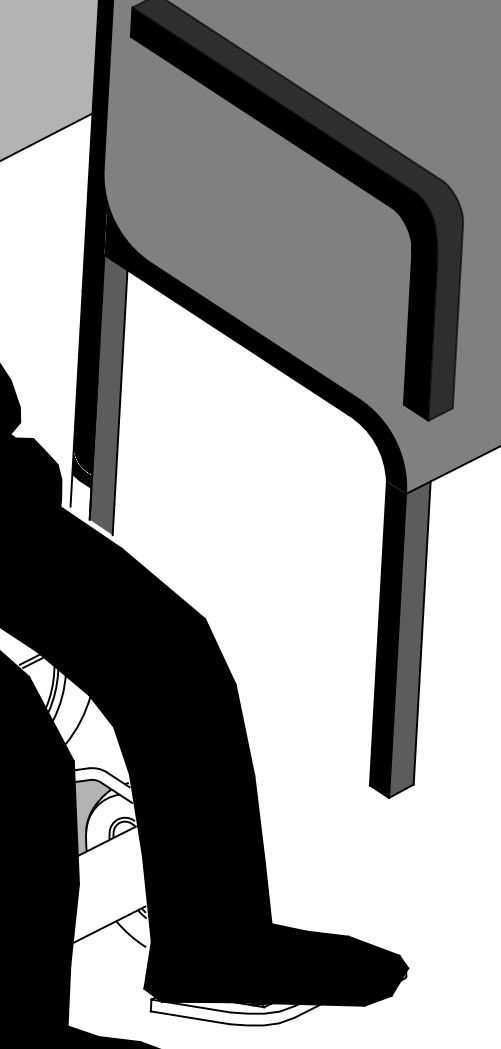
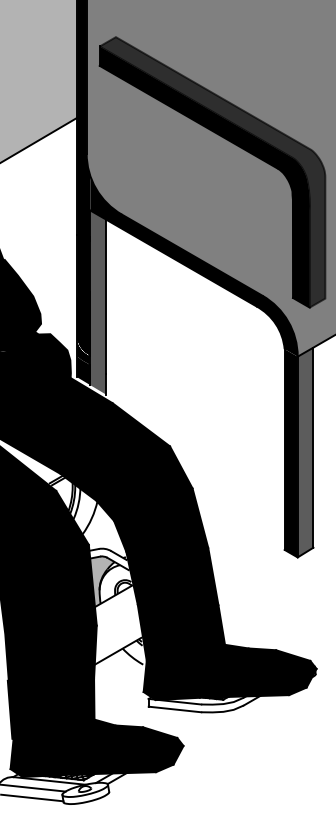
fill: (80, 496) -> (83, 370), added

